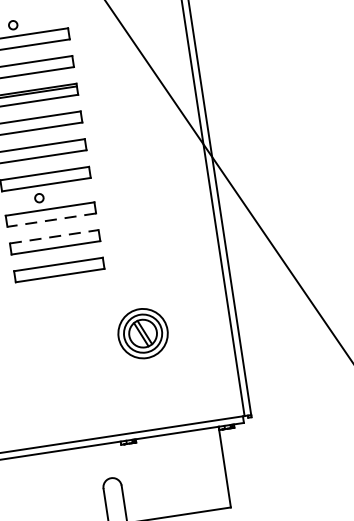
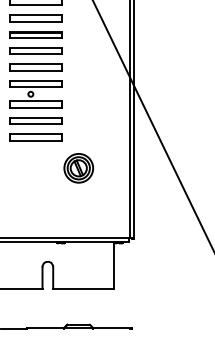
line: (50, 221) -> (35, 108), dashed -> solid
line: (54, 236) -> (36, 117), dashed -> solid
part: (142, 334) -> (78, 168), moved

